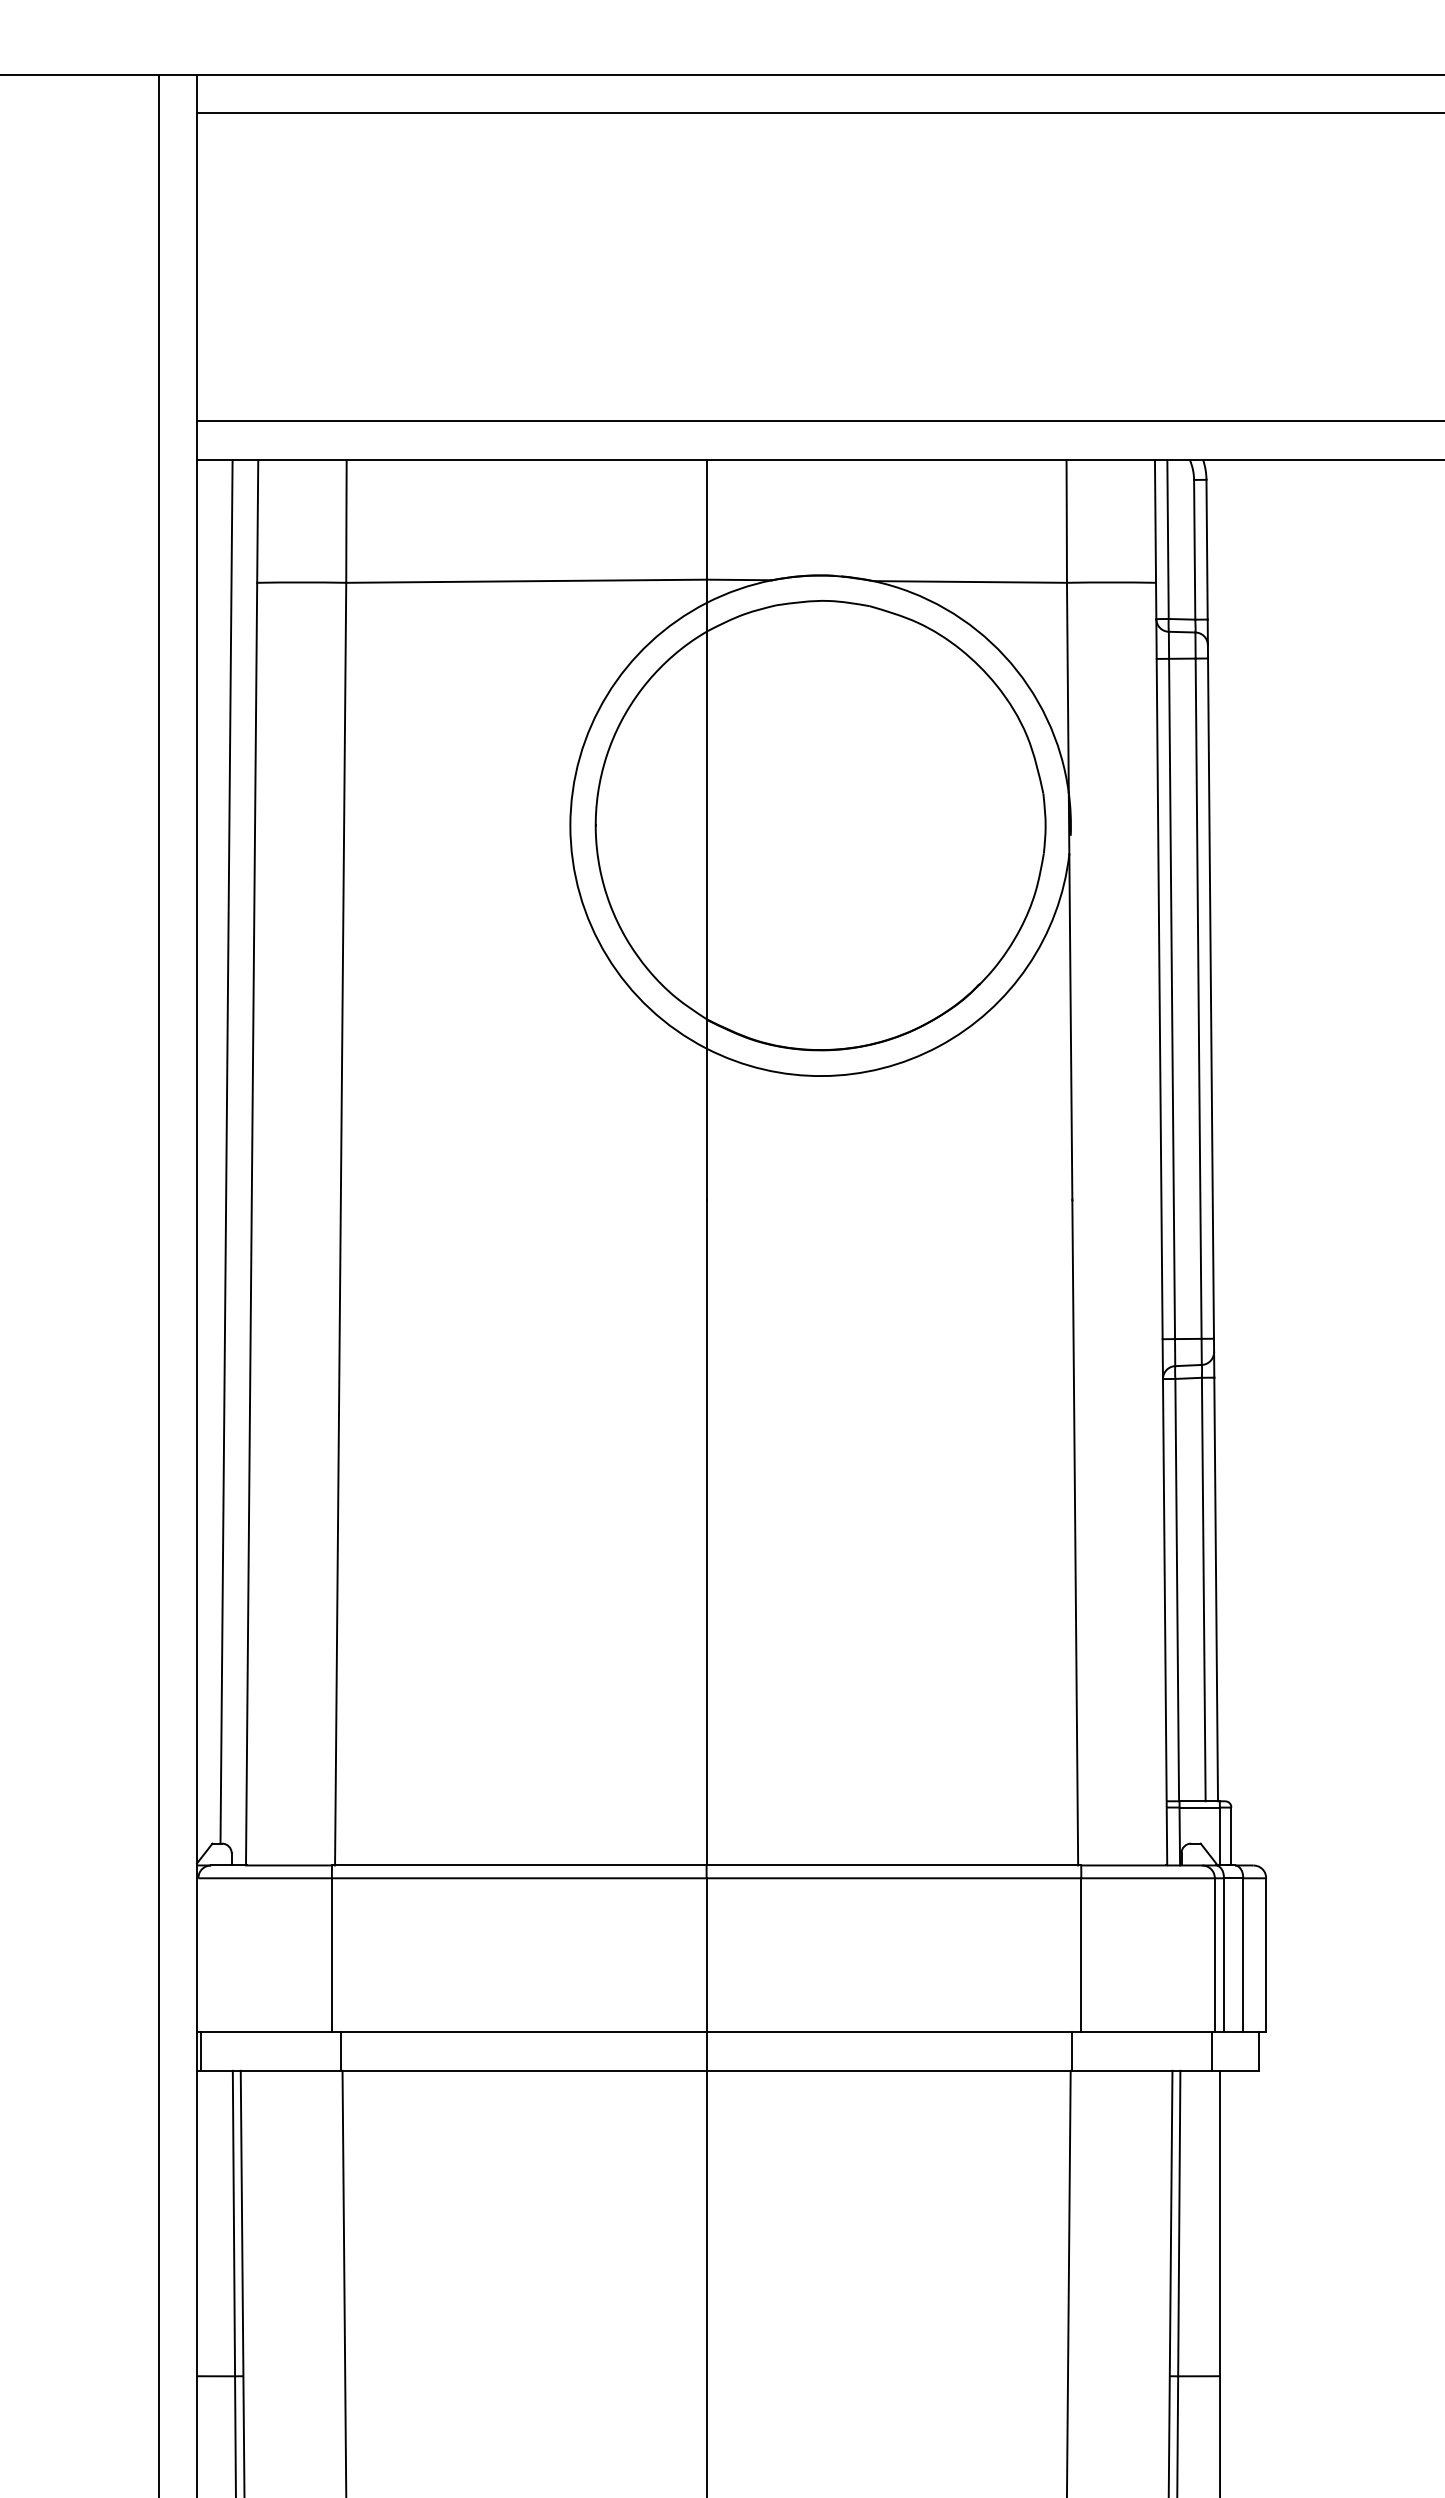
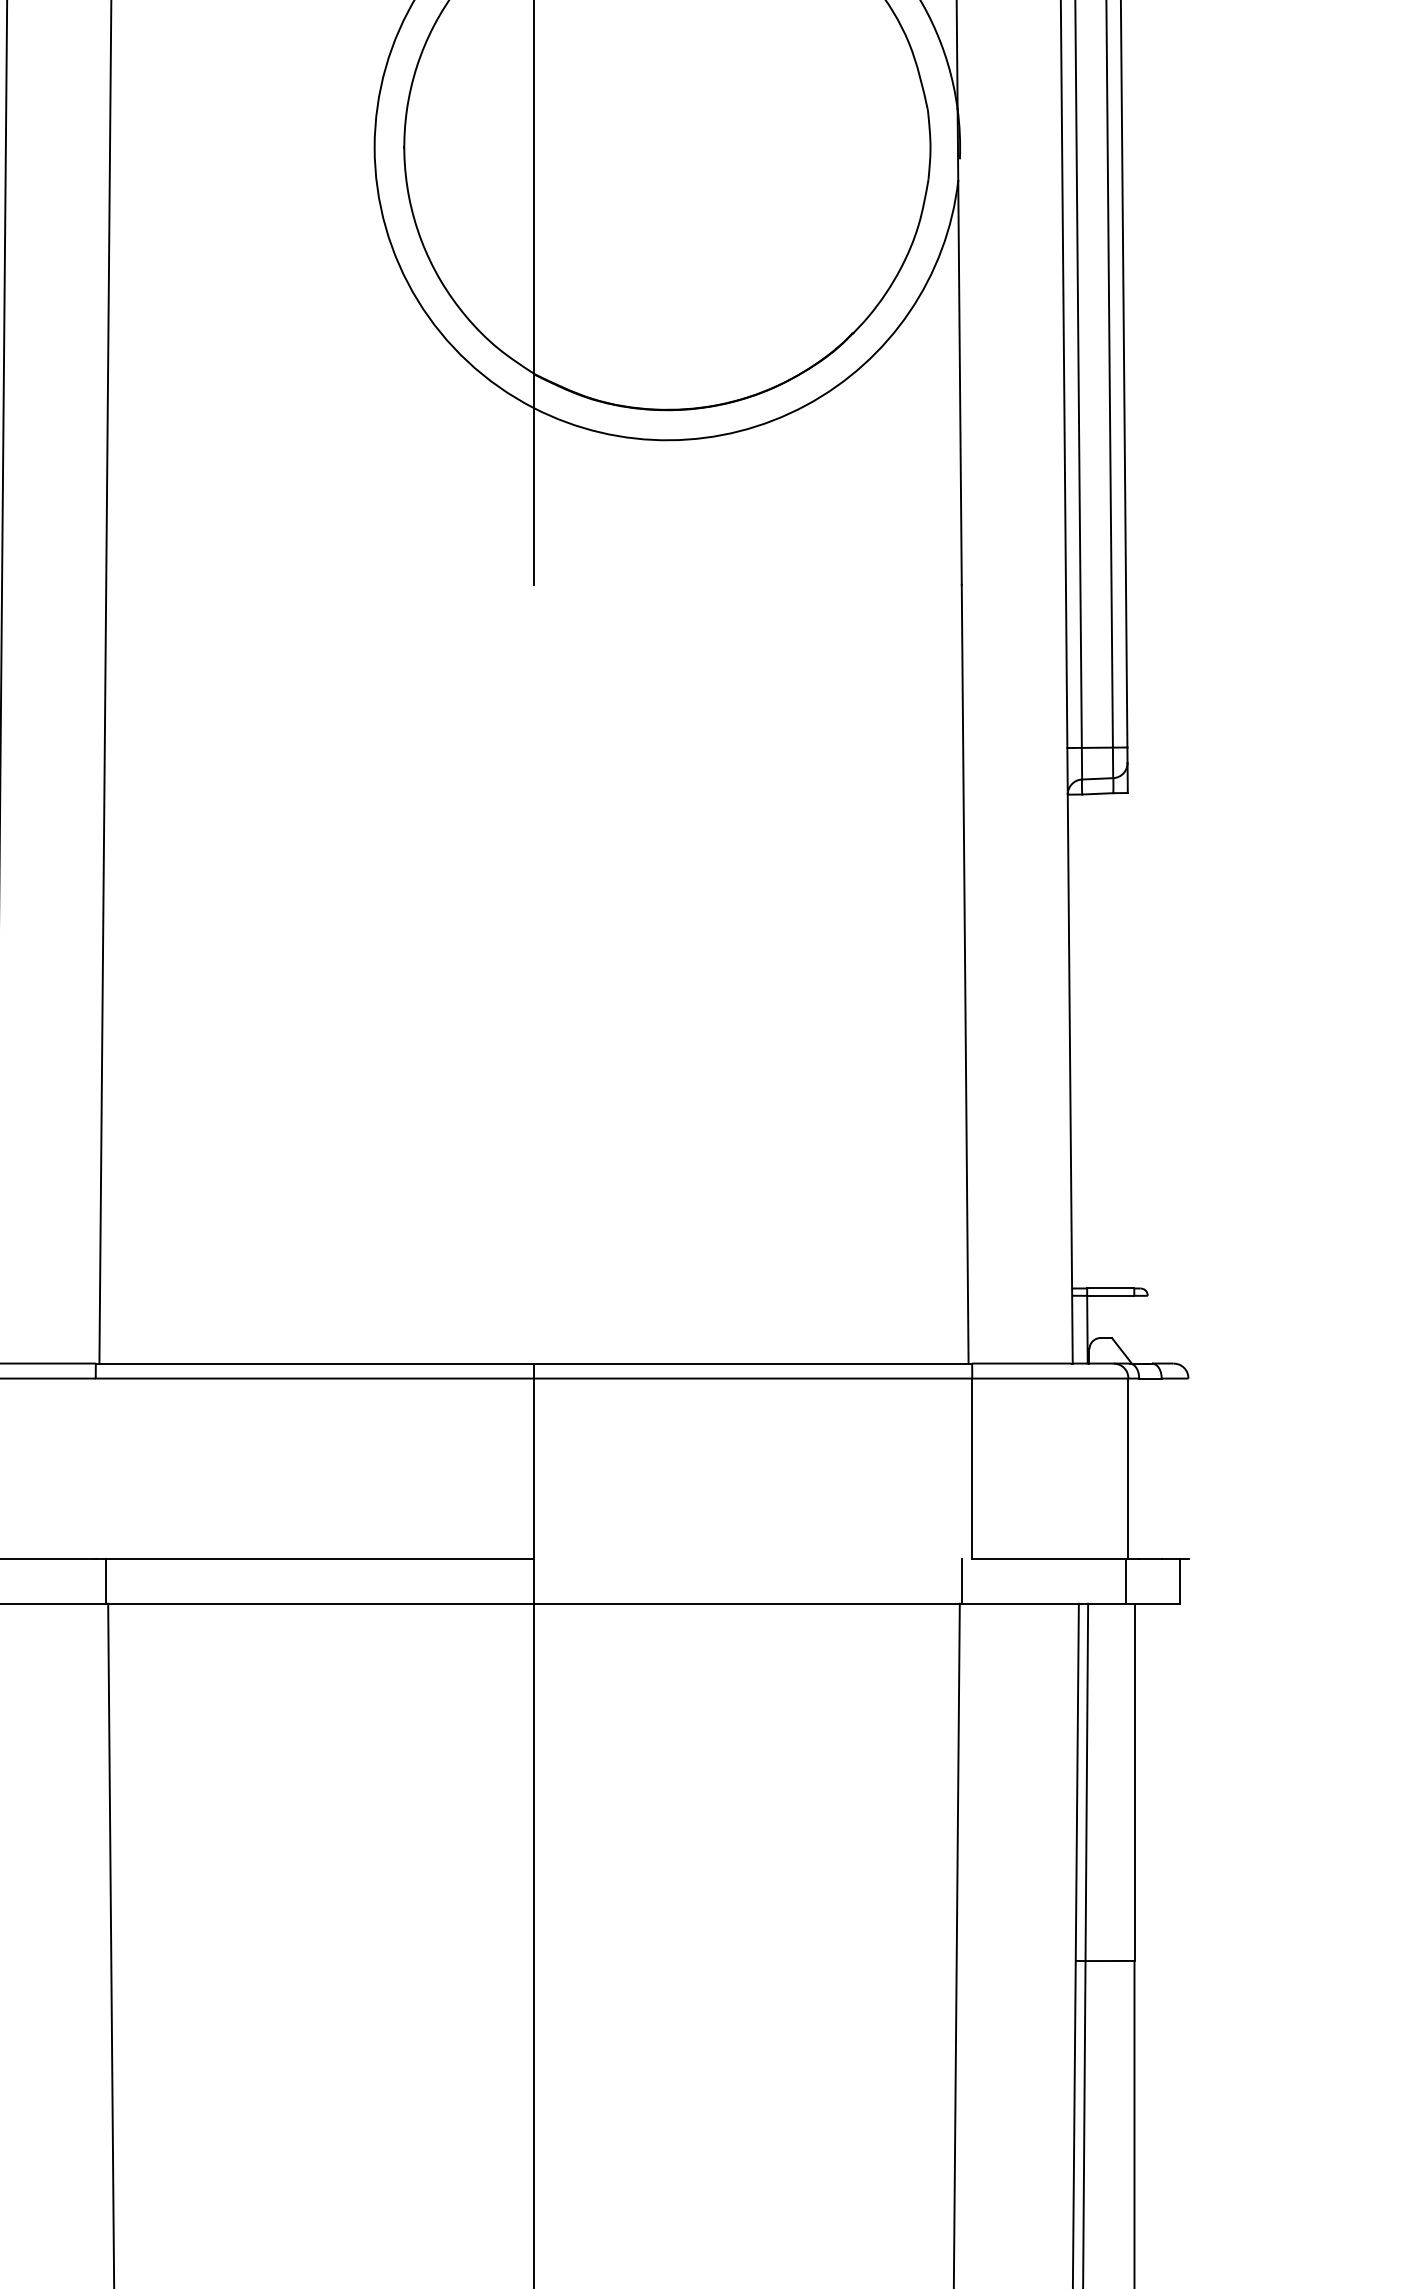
line: (706, 1532) -> (533, 974), removed
line: (1177, 1589) -> (1084, 1040), removed
line: (1203, 1589) -> (1115, 1040), removed
line: (1216, 1589) -> (1130, 1040), removed
line: (1219, 1836) -> (1133, 1329), removed
line: (1231, 1836) -> (1147, 1329), removed
line: (331, 1955) -> (95, 1468), removed
line: (1224, 1955) -> (1139, 1468), removed
line: (1243, 1955) -> (1161, 1468), removed
line: (1266, 1955) -> (1188, 1468), removed
line: (893, 2032) -> (752, 1558), removed

